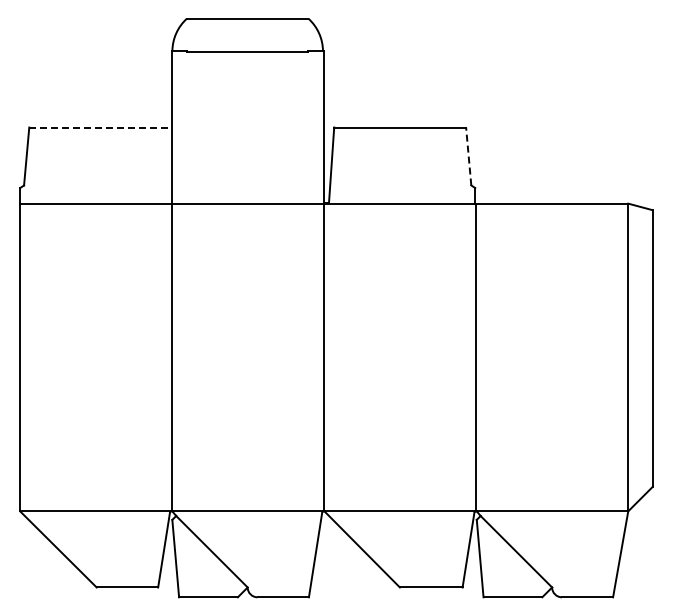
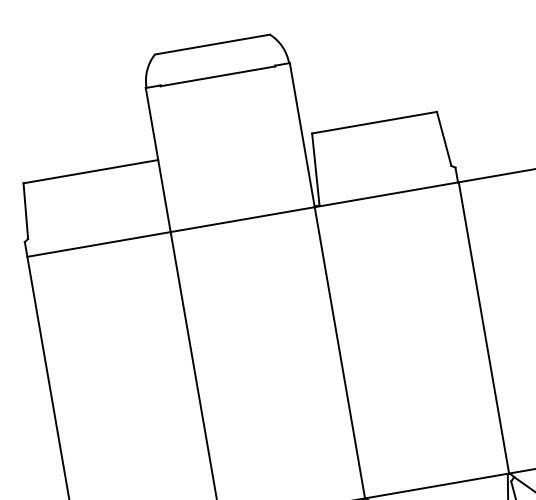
line: (100, 127) -> (90, 171), dashed -> solid
line: (468, 156) -> (443, 138), dashed -> solid

